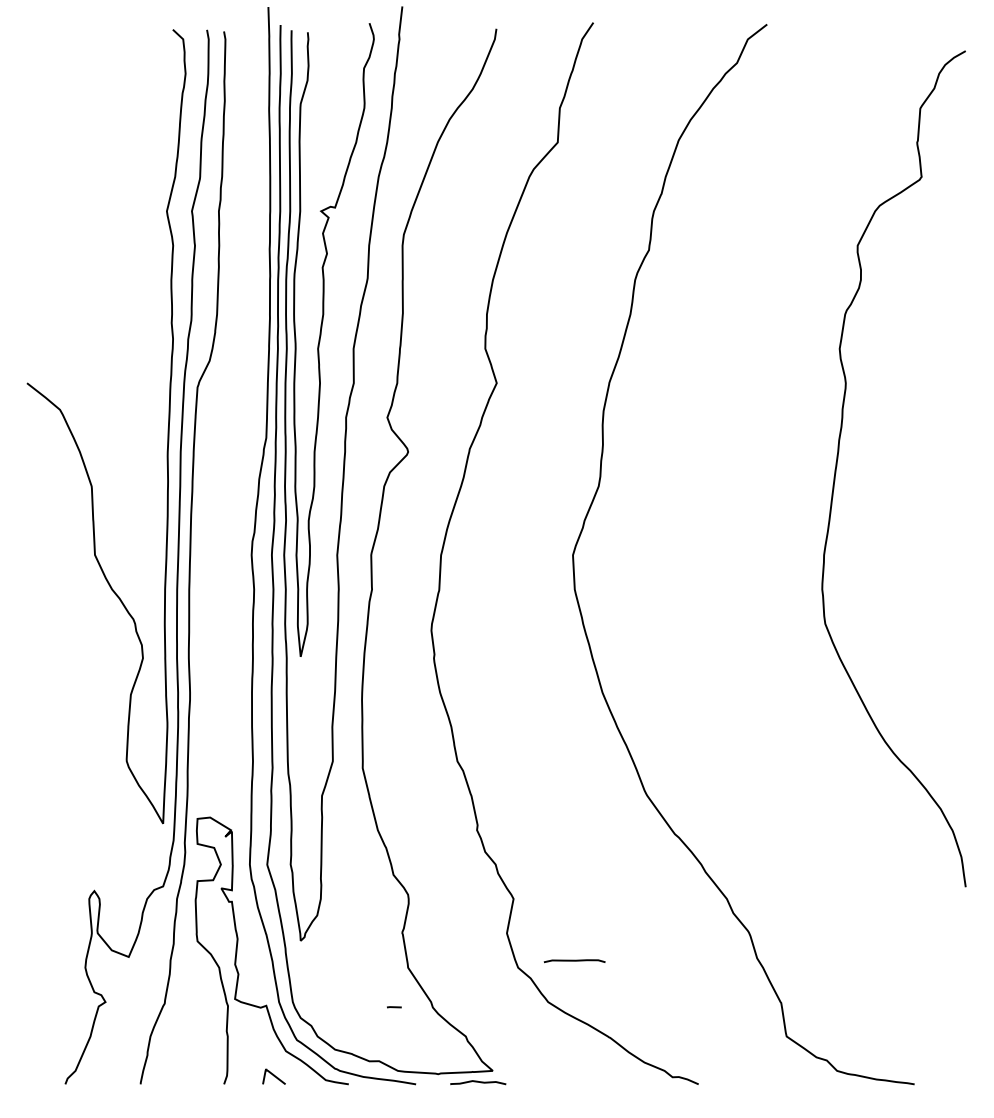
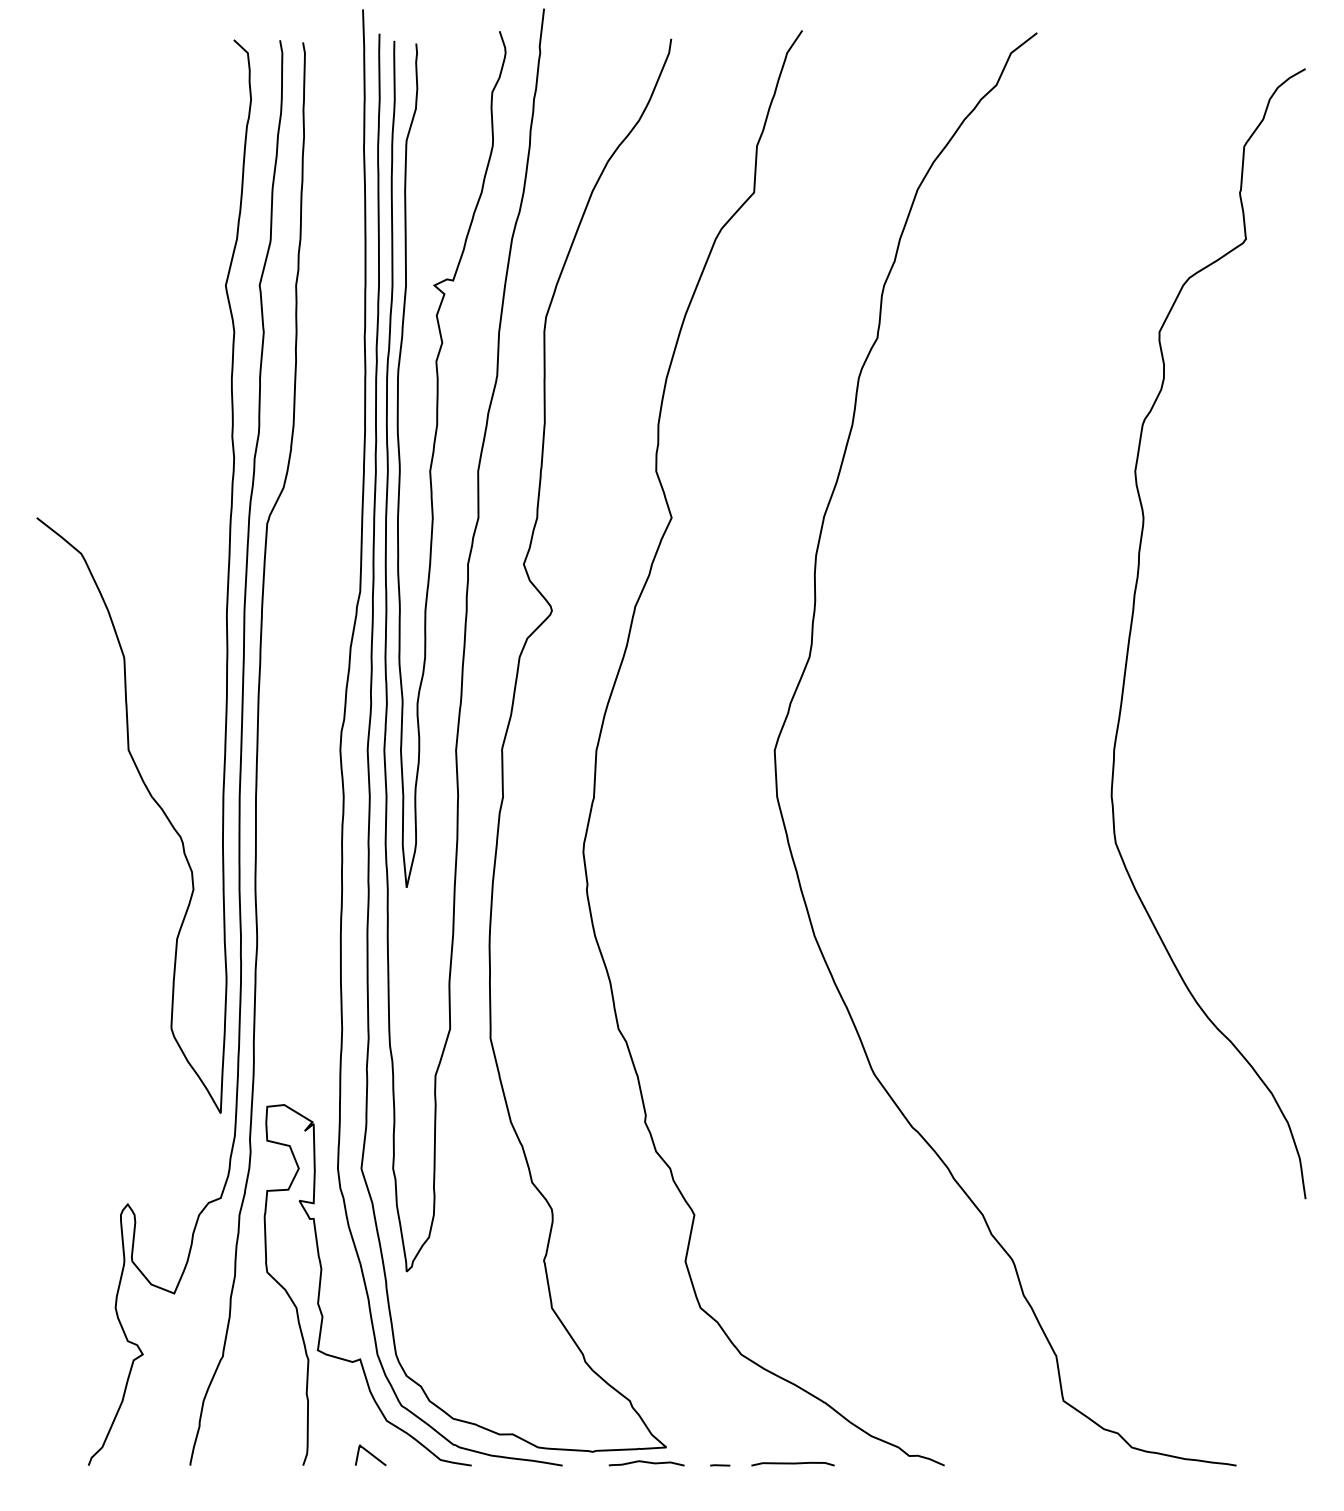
curve: (574, 960) -> (792, 1463), moved
line: (394, 1007) -> (720, 1465), moved

